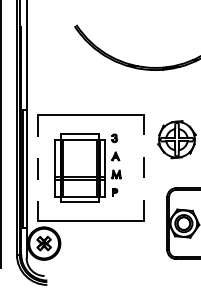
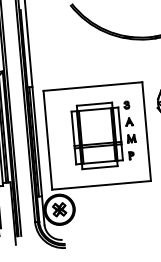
part: (87, 167) -> (103, 134), moved
line: (144, 167) -> (146, 130), dashed -> solid
line: (38, 168) -> (48, 140), dashed -> solid

